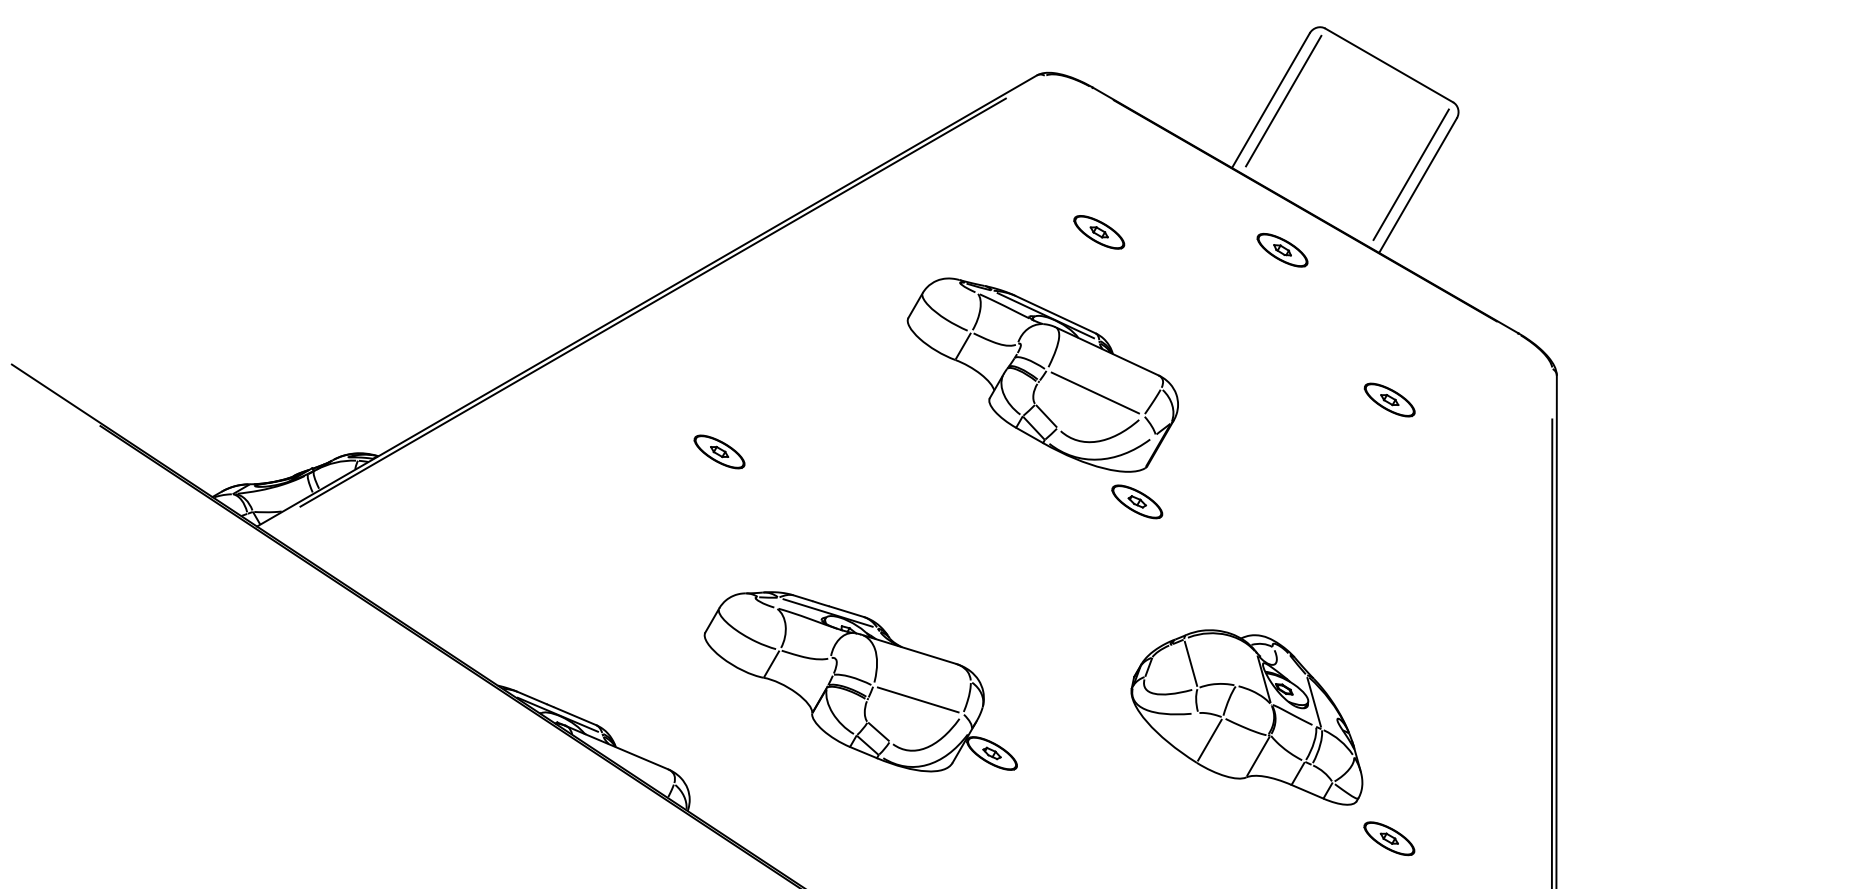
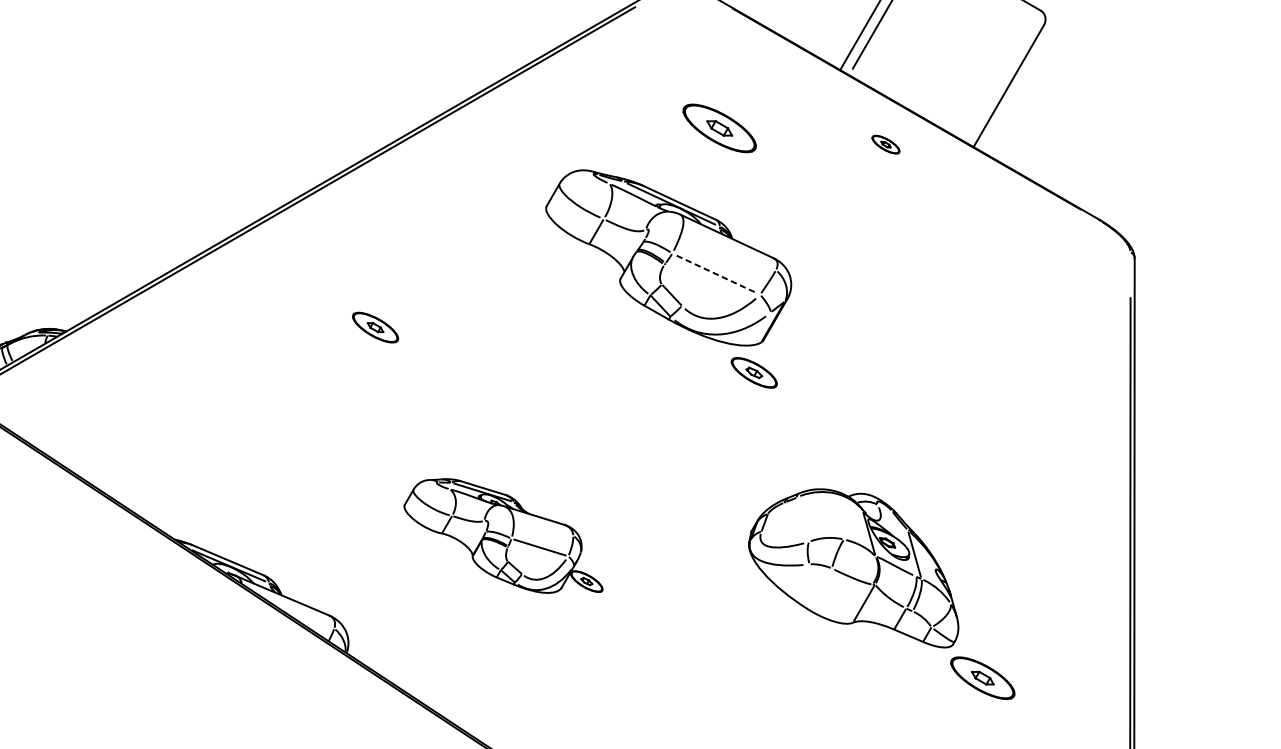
line: (1410, 174) -> (1002, 76), removed
part: (1099, 232) -> (720, 128), size x1.6
part: (1282, 249) -> (885, 144), size x0.6
line: (1095, 393) -> (716, 274), solid -> dashed
part: (1389, 399) -> (982, 280), removed
line: (1190, 663) -> (802, 519), removed
part: (860, 681) -> (503, 535), size x0.7
line: (1209, 739) -> (819, 588), removed
part: (1389, 838) -> (982, 678), size x1.4

